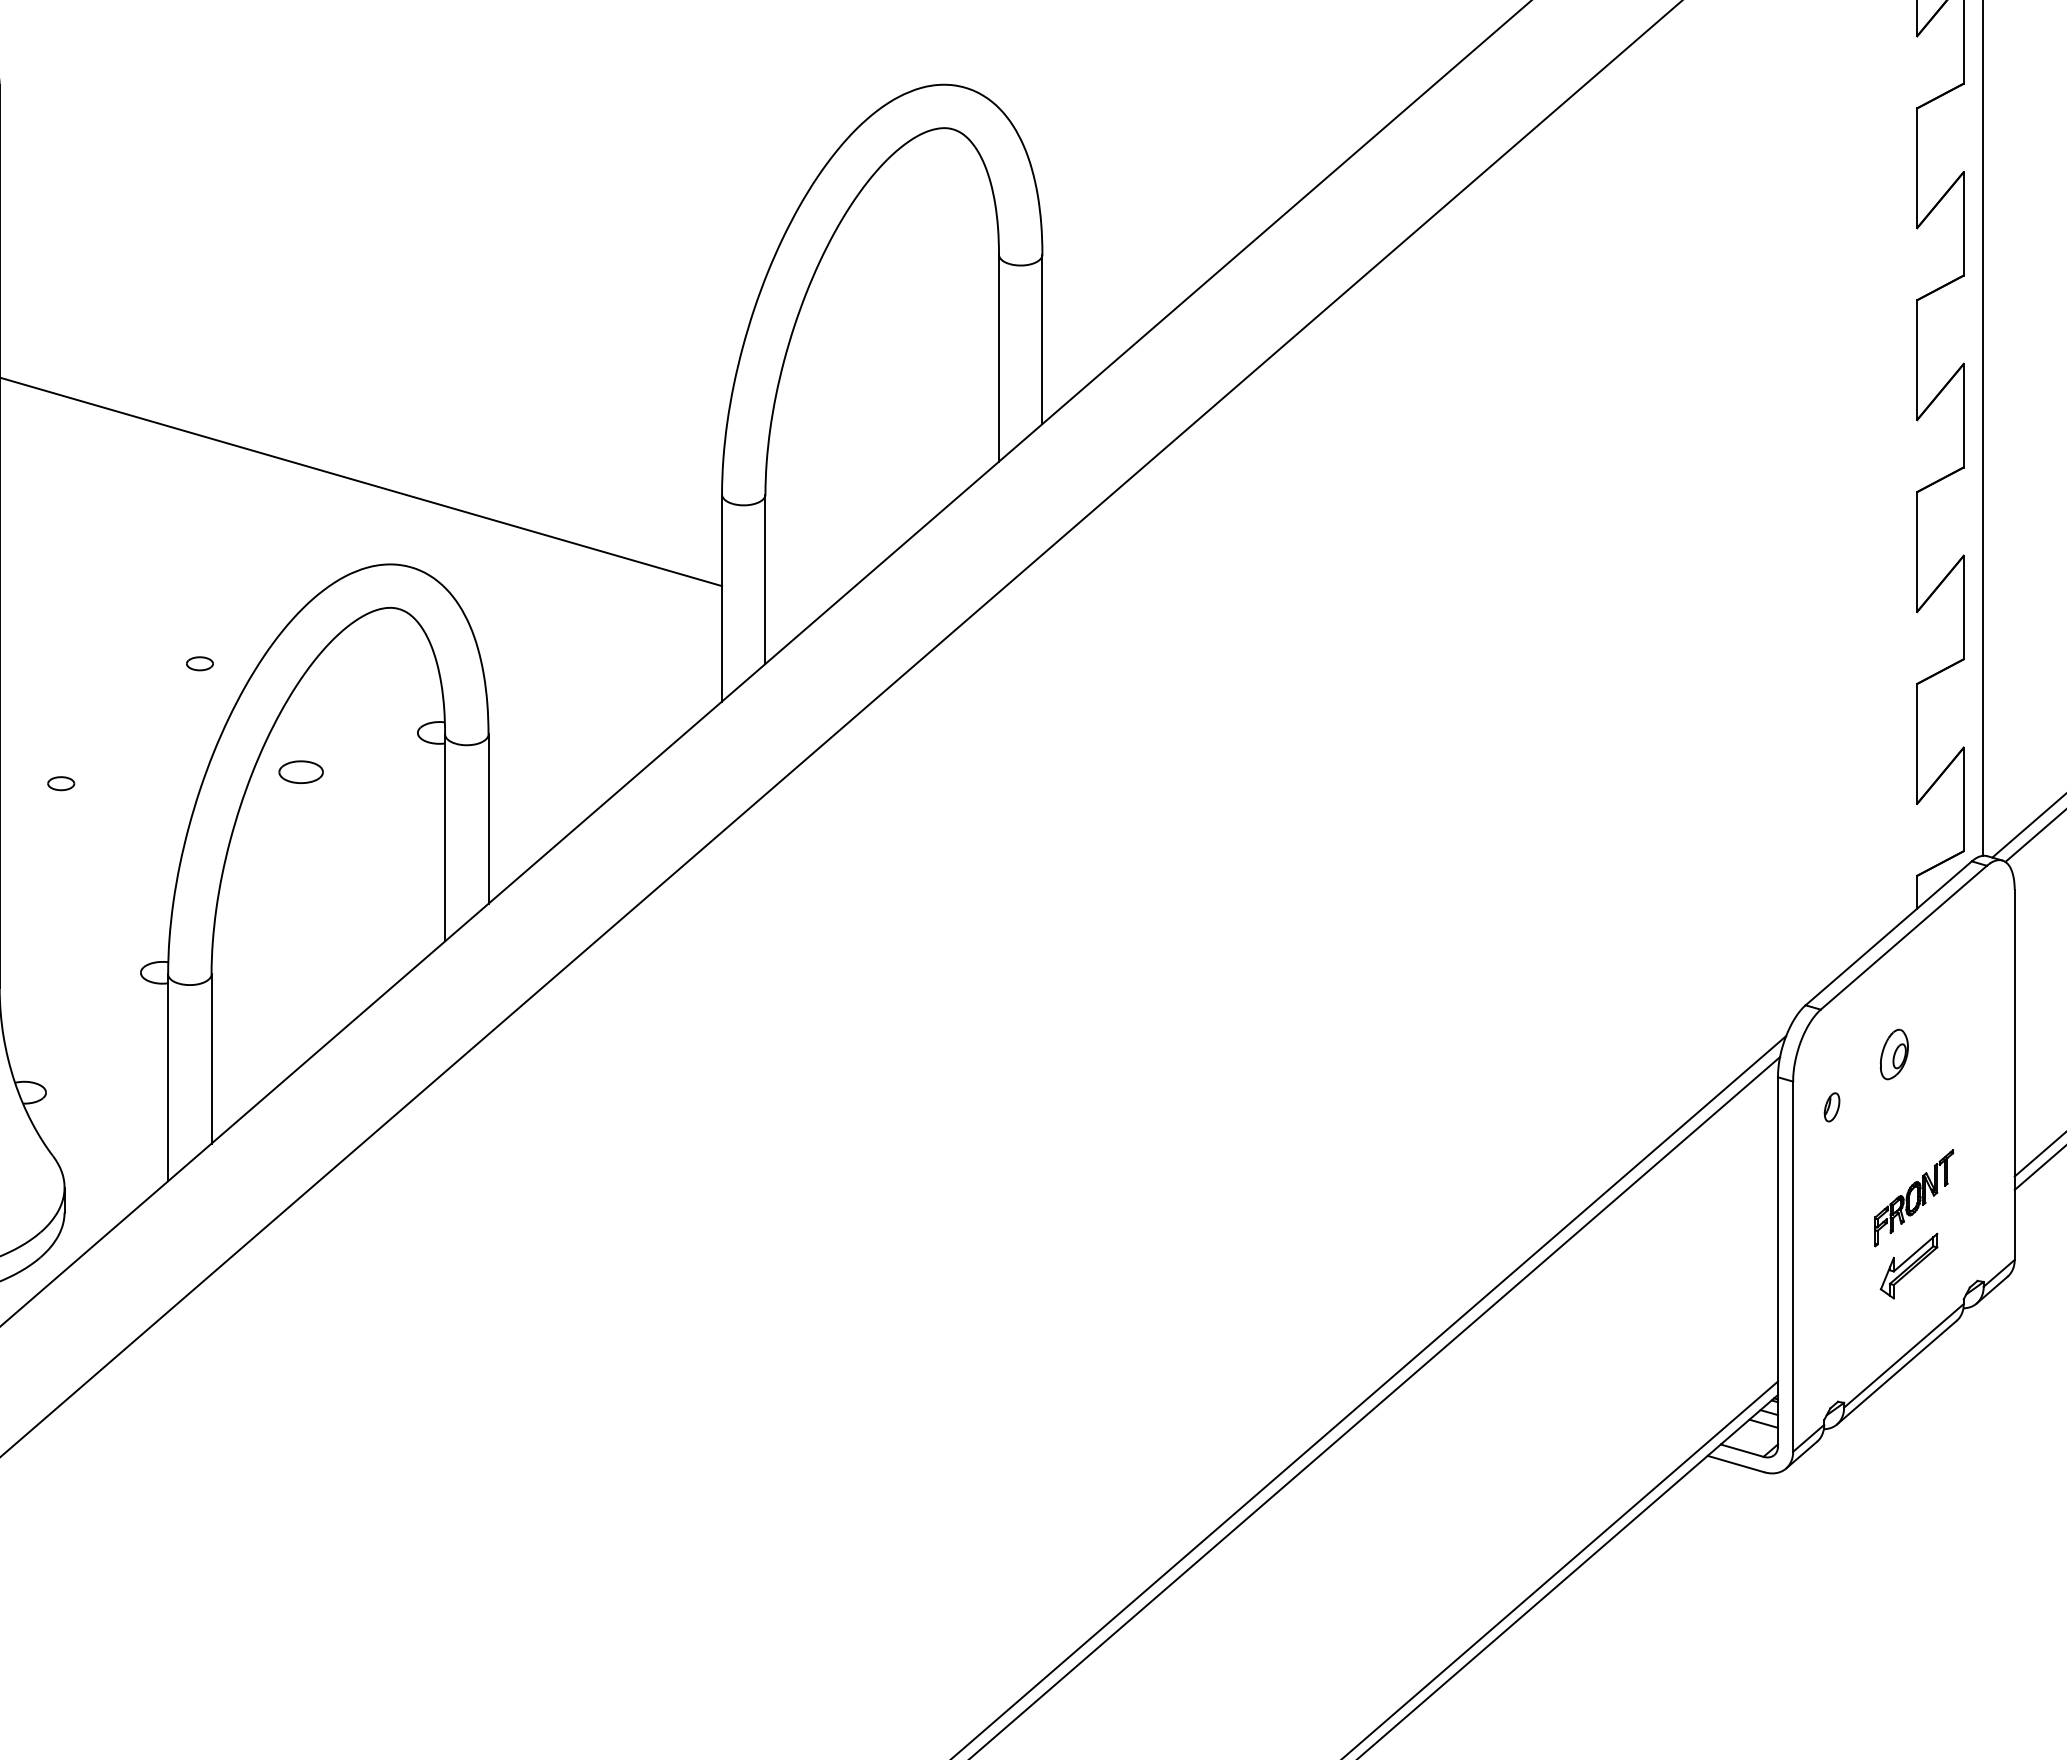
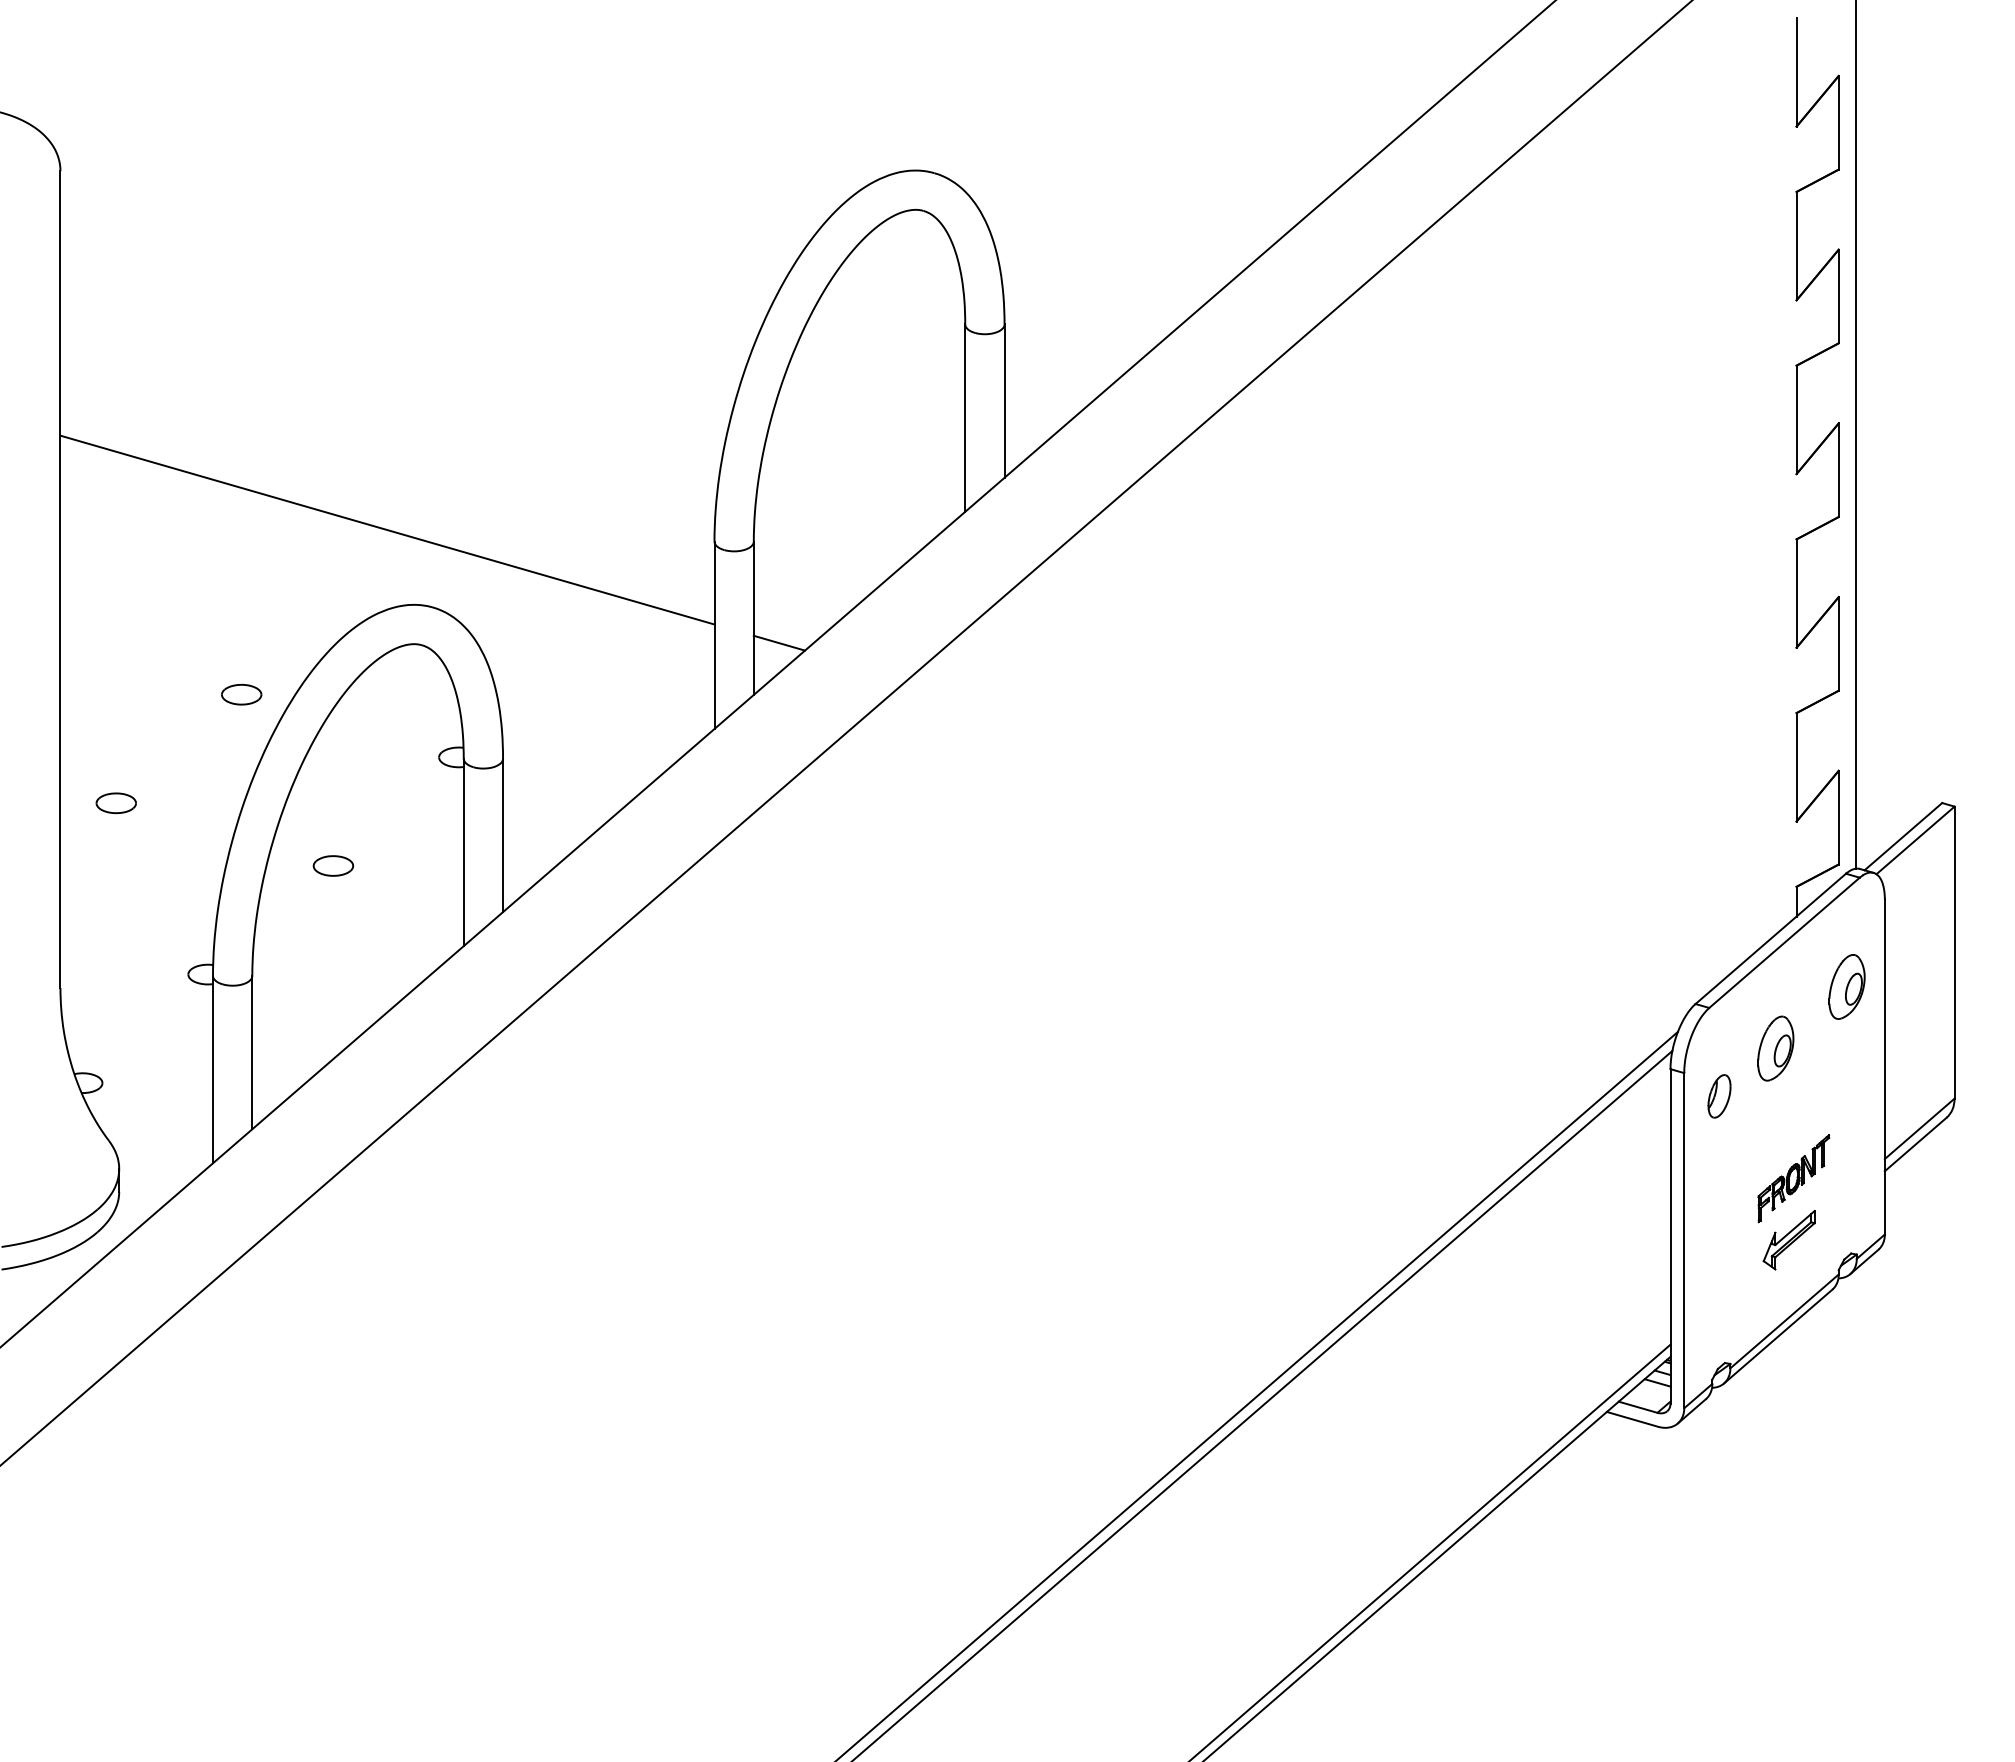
line: (792, 606) -> (778, 642), added
part: (199, 663) -> (241, 694), size x1.67
part: (301, 771) -> (333, 865), moved
part: (60, 783) -> (115, 803), size x1.67
part: (1972, 985) -> (1846, 986), added
part: (1893, 1054) -> (1775, 1048), size x1.43
part: (1832, 1107) -> (1719, 1096), size x1.67

